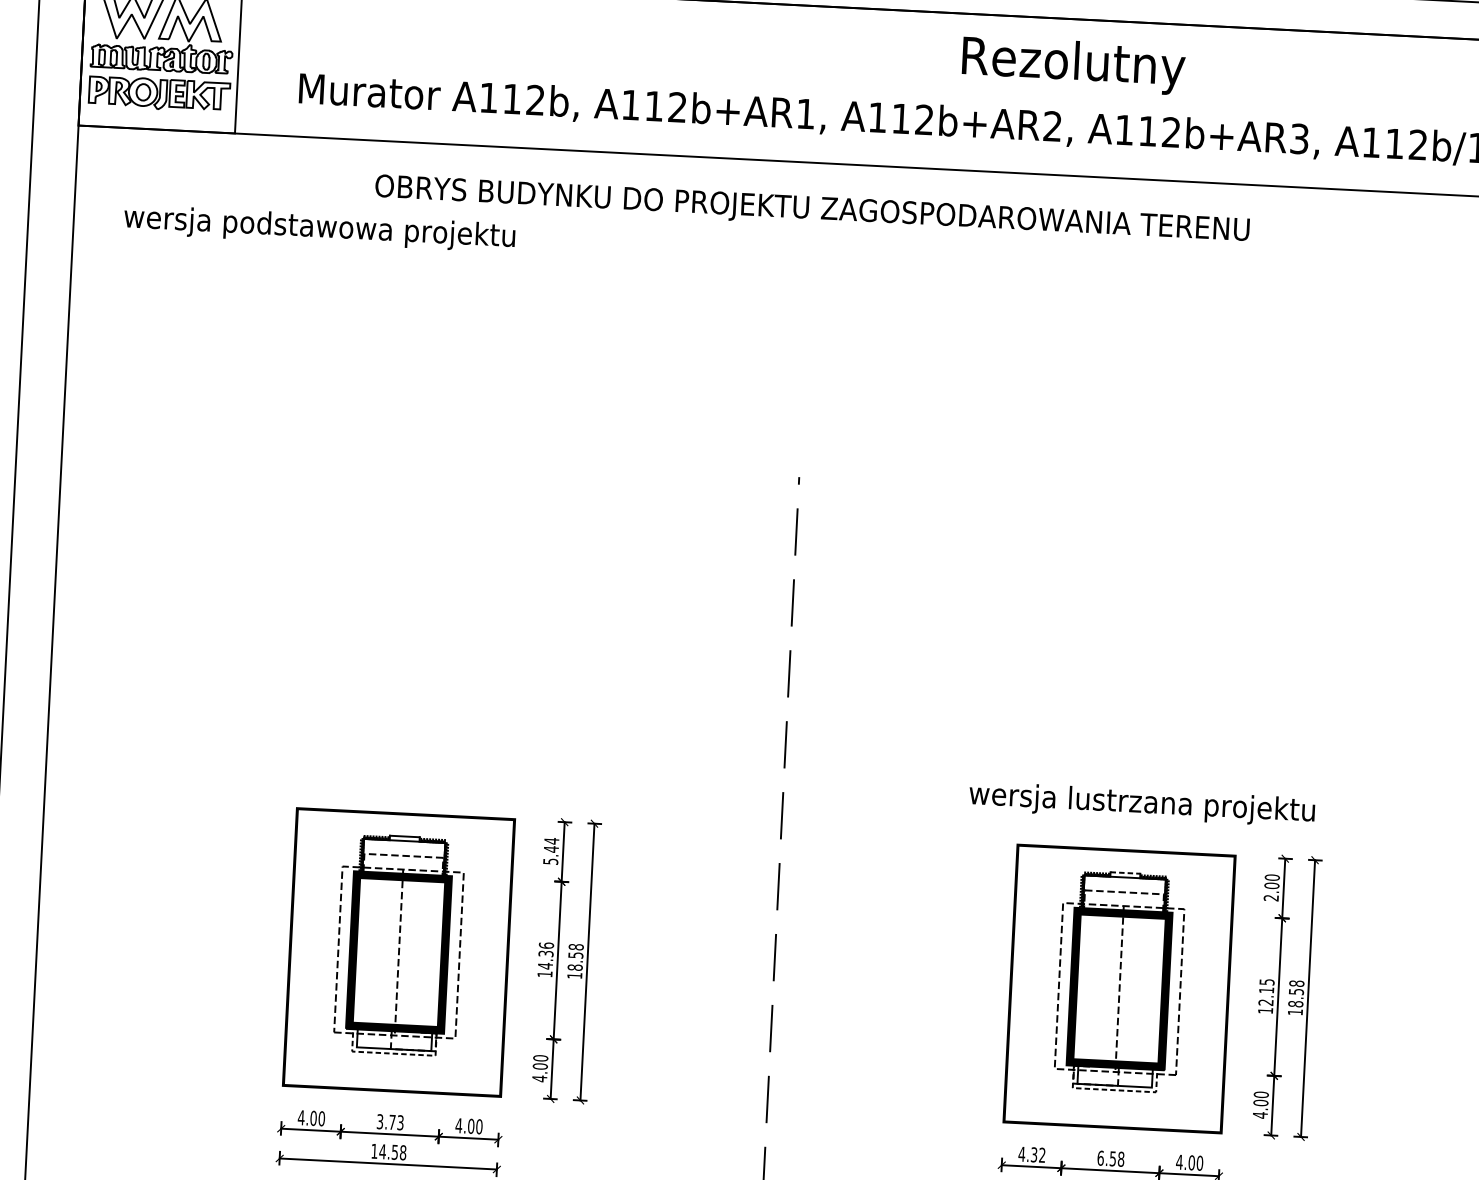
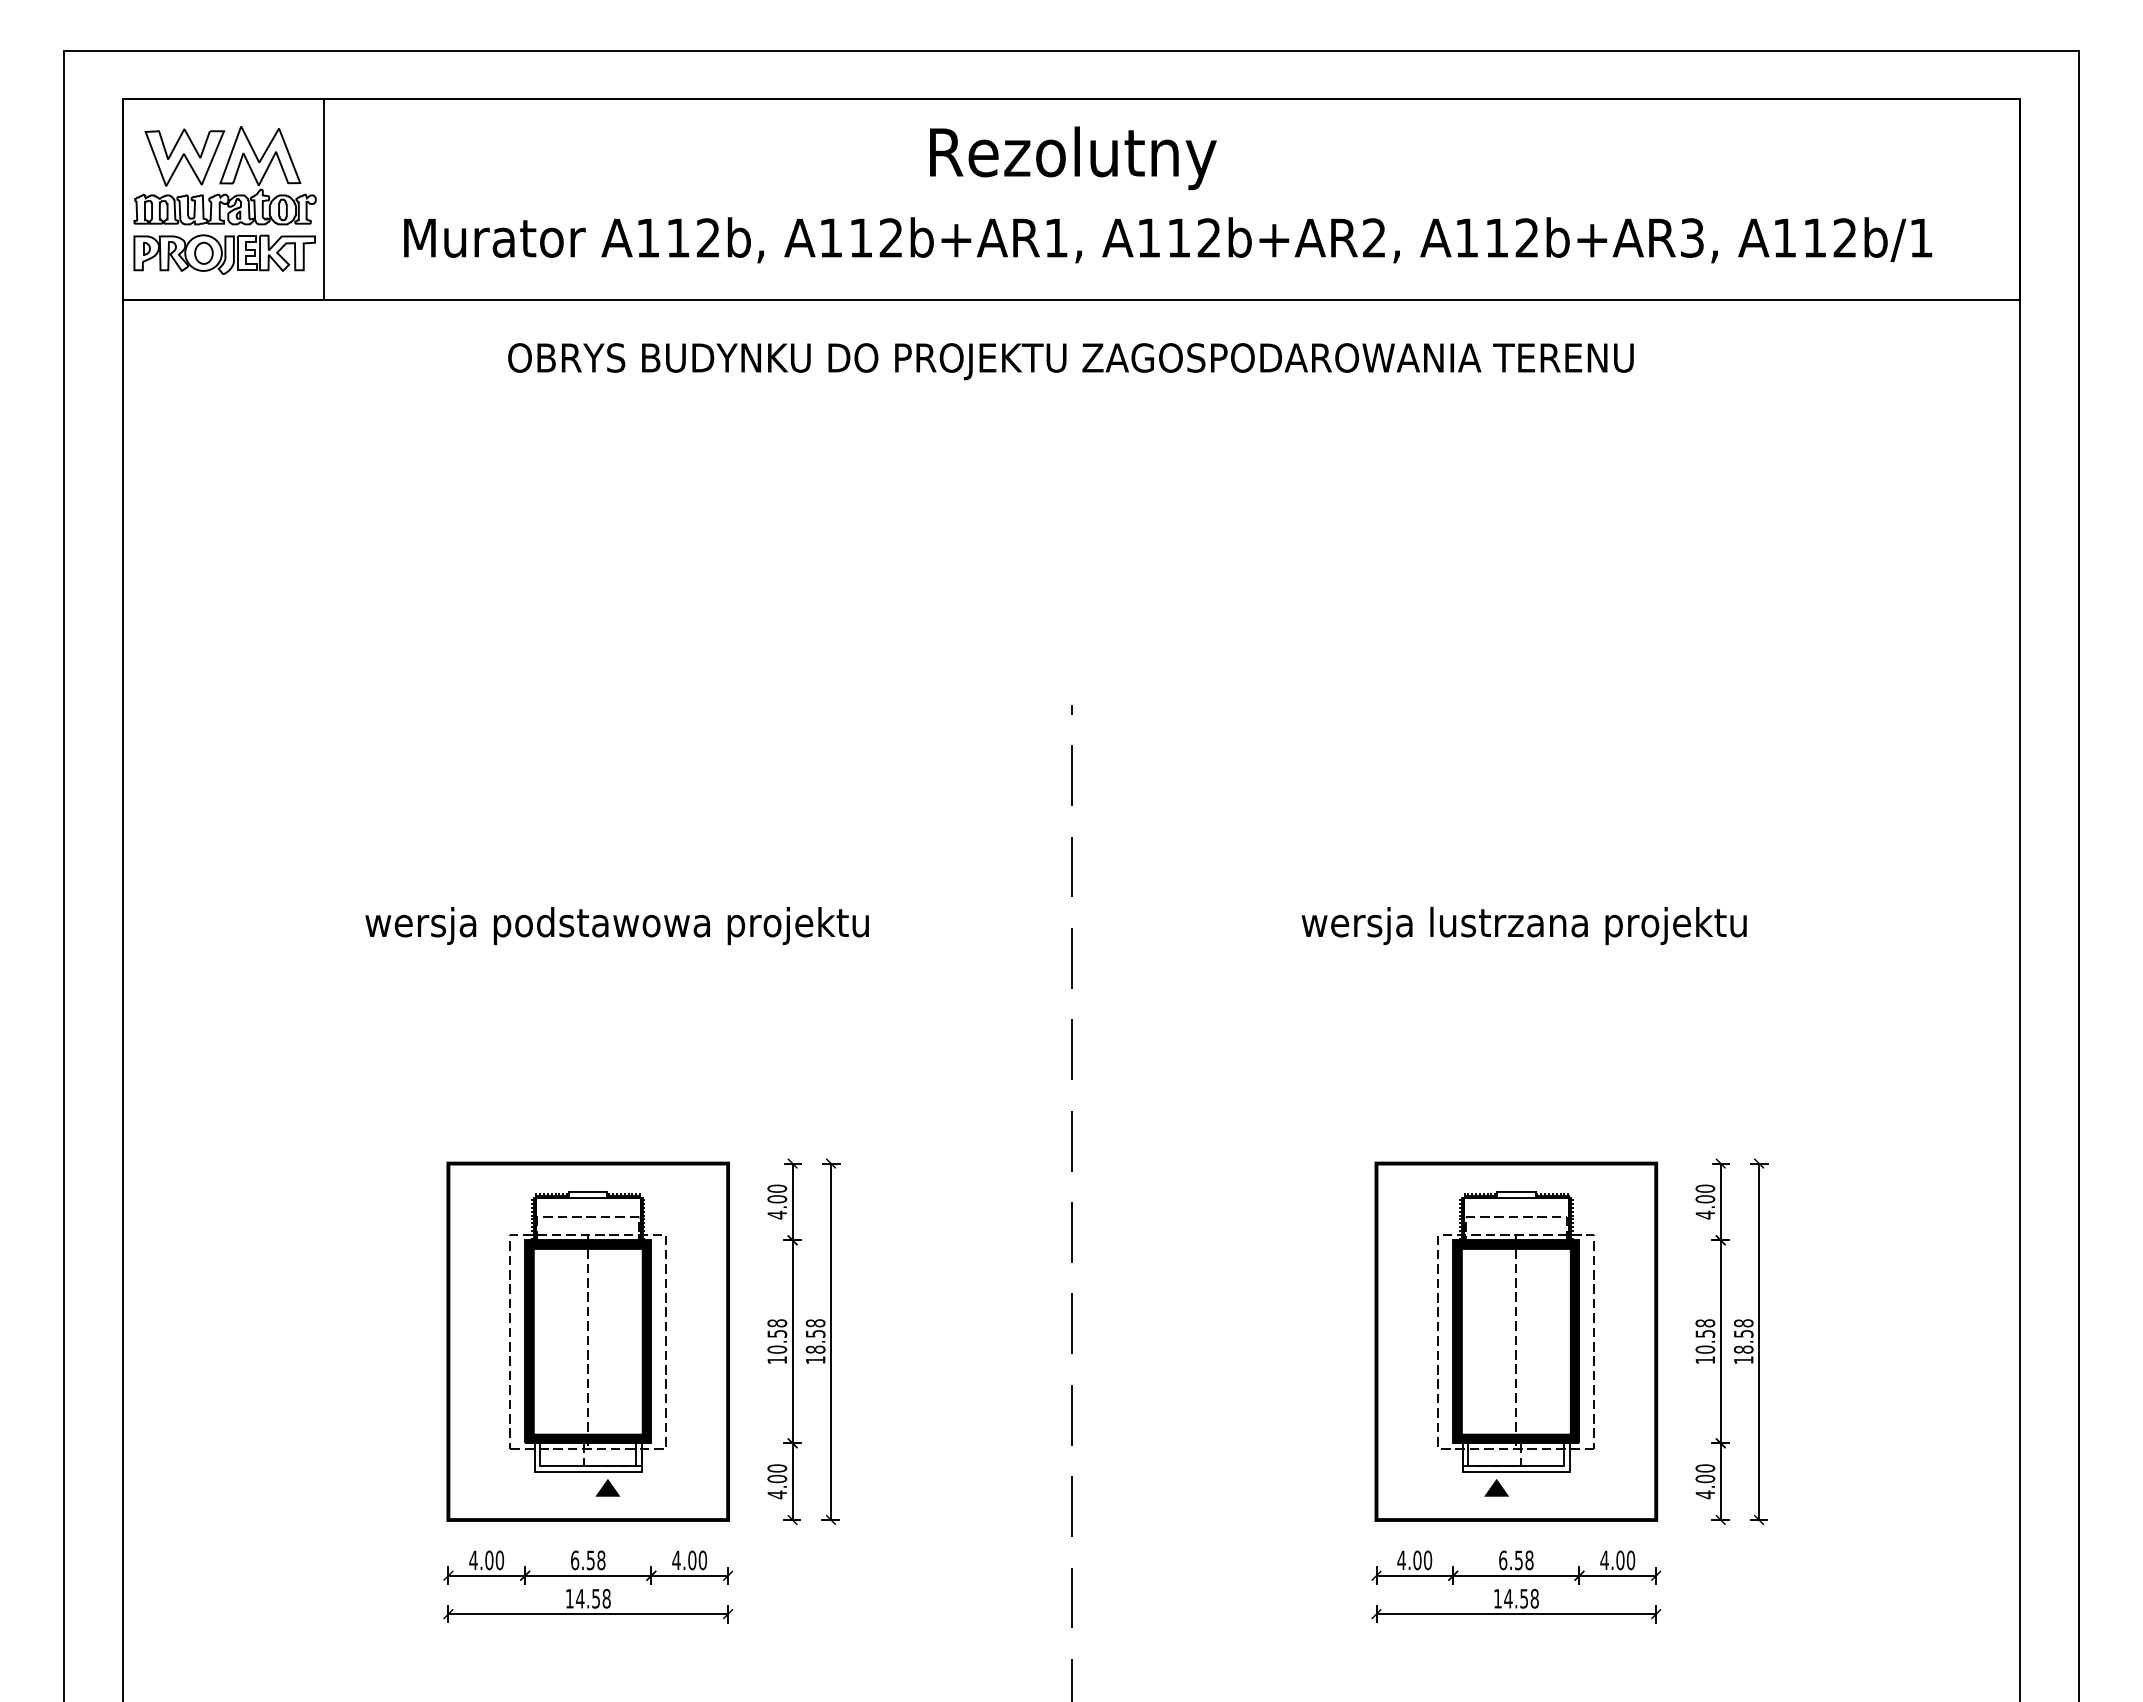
text: (1073, 65) -> (1073, 158), moved
text: (319, 229) -> (616, 926), moved
text: (1141, 804) -> (1523, 926), moved
text: (551, 851) -> (777, 1201), 5.44 -> 4.00
line: (1125, 873) -> (1516, 1192), dashed -> solid
text: (1270, 897) -> (1704, 1214), 2.00 -> 4.00
text: (546, 955) -> (777, 1336), 14.36 -> 10.58
text: (1266, 992) -> (1705, 1336), 12.15 -> 10.58
line: (394, 1054) -> (588, 1472), dashed -> solid
fill: (408, 1066) -> (607, 1487), added
line: (1114, 1090) -> (1516, 1472), dashed -> solid
fill: (1098, 1101) -> (1496, 1487), added
text: (390, 1122) -> (588, 1560), 3.73 -> 6.58
text: (1038, 1155) -> (1422, 1560), 4.32 -> 4.00

